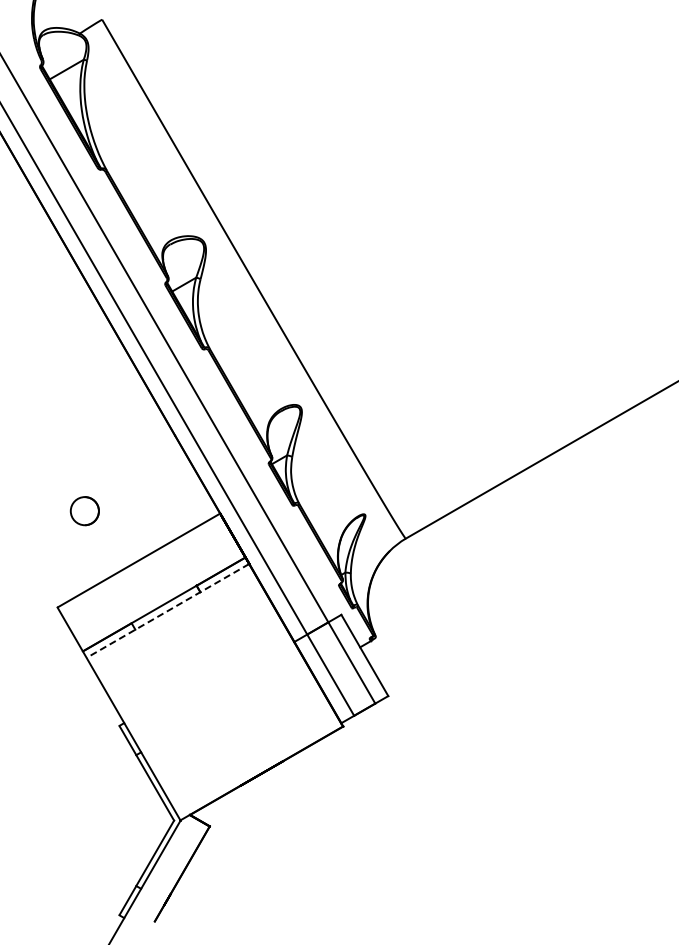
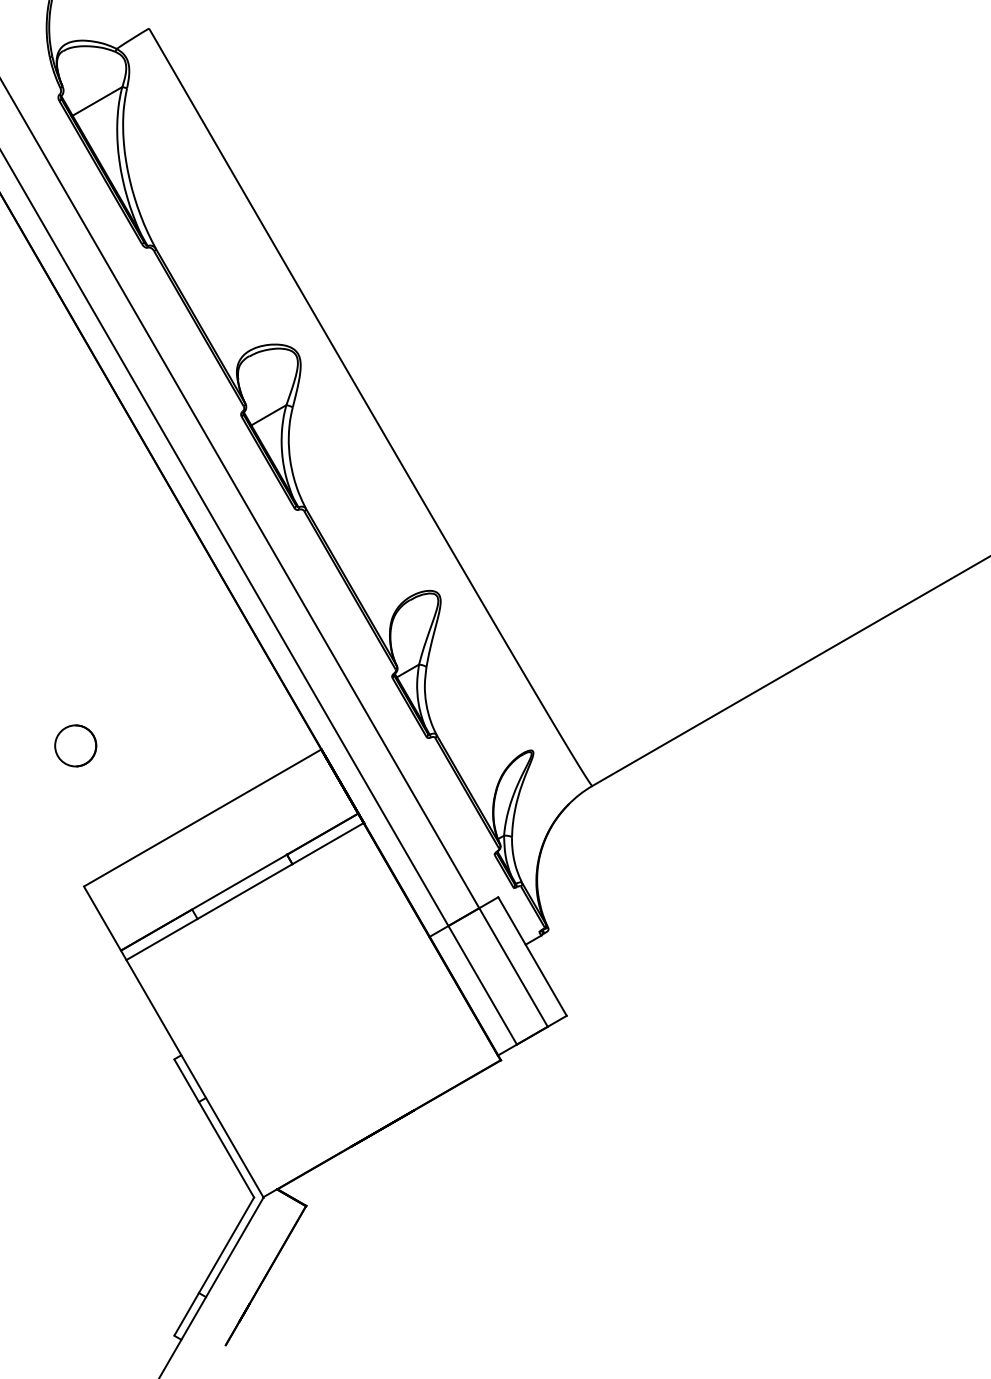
circle: (84, 511) -> (75, 746), moved
line: (167, 610) -> (244, 890), dashed -> solid

